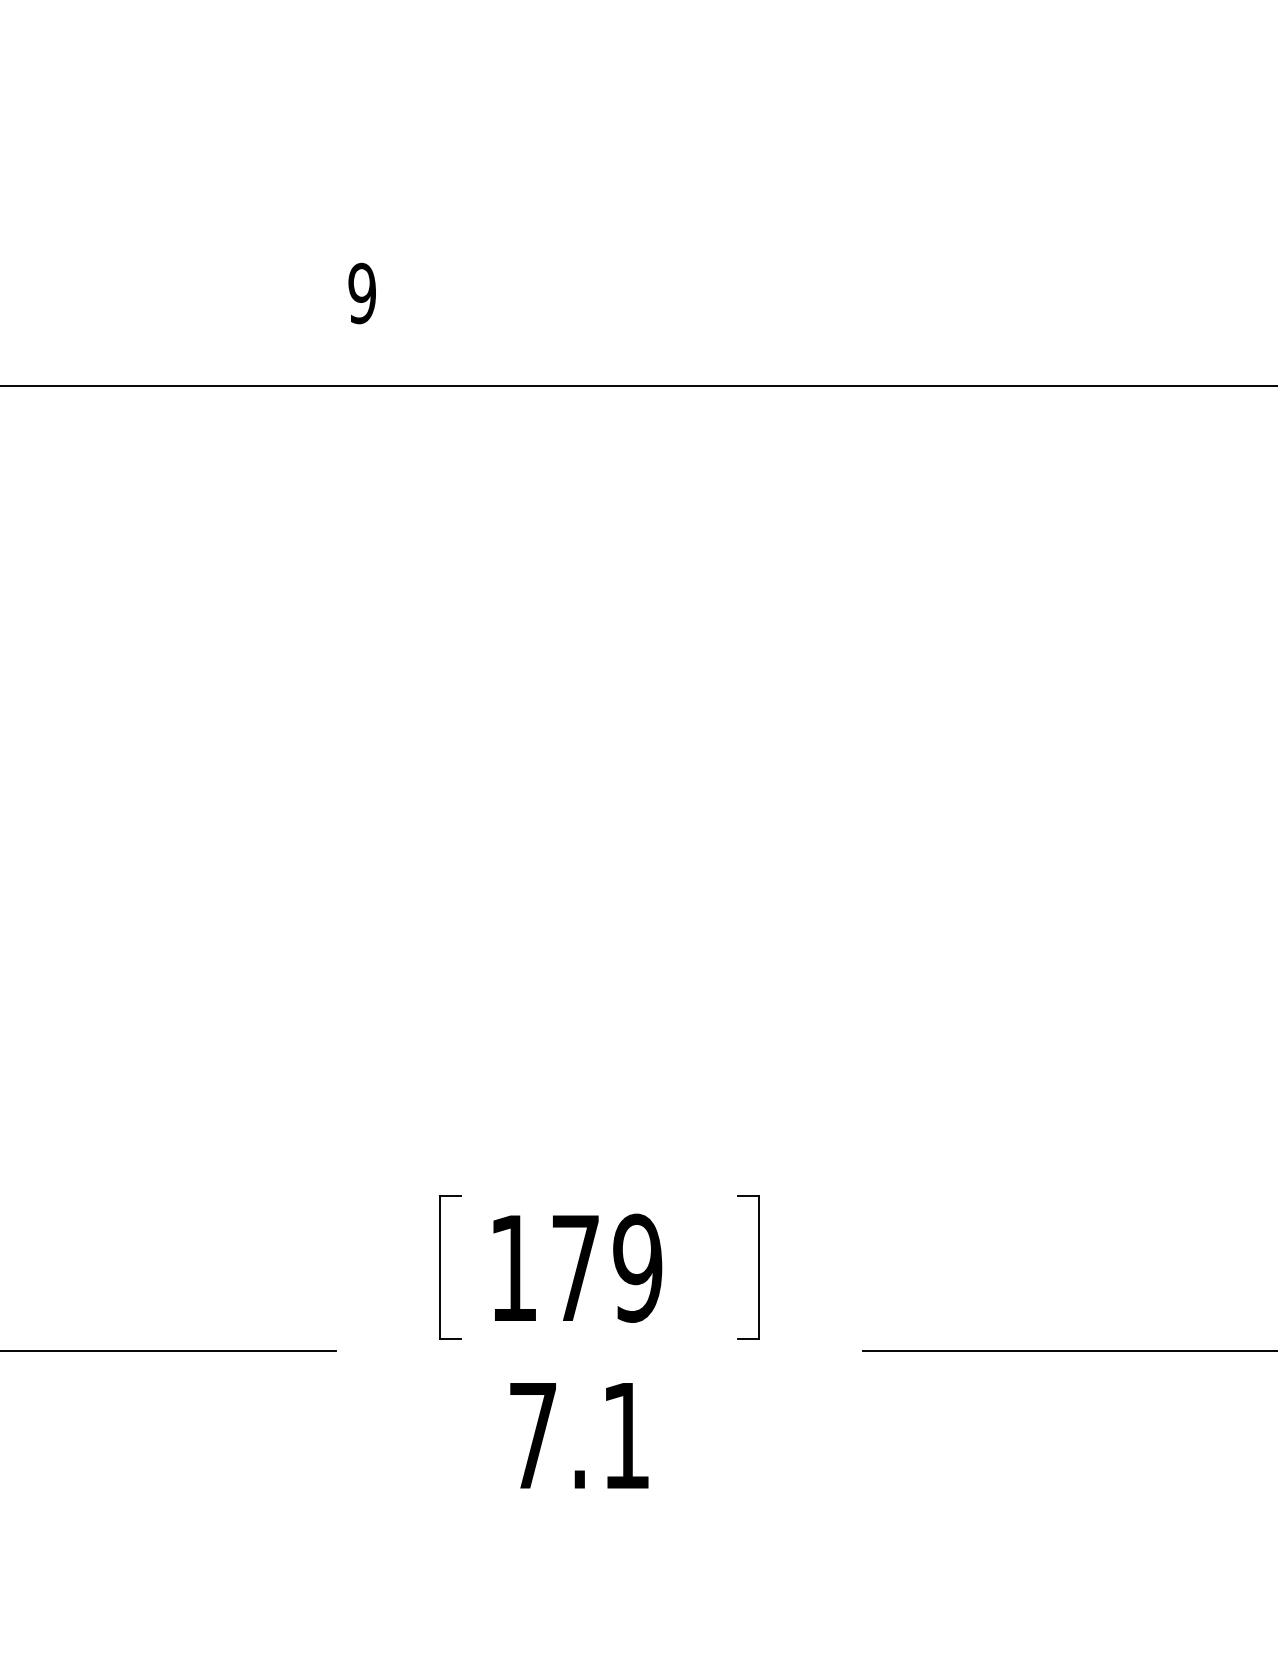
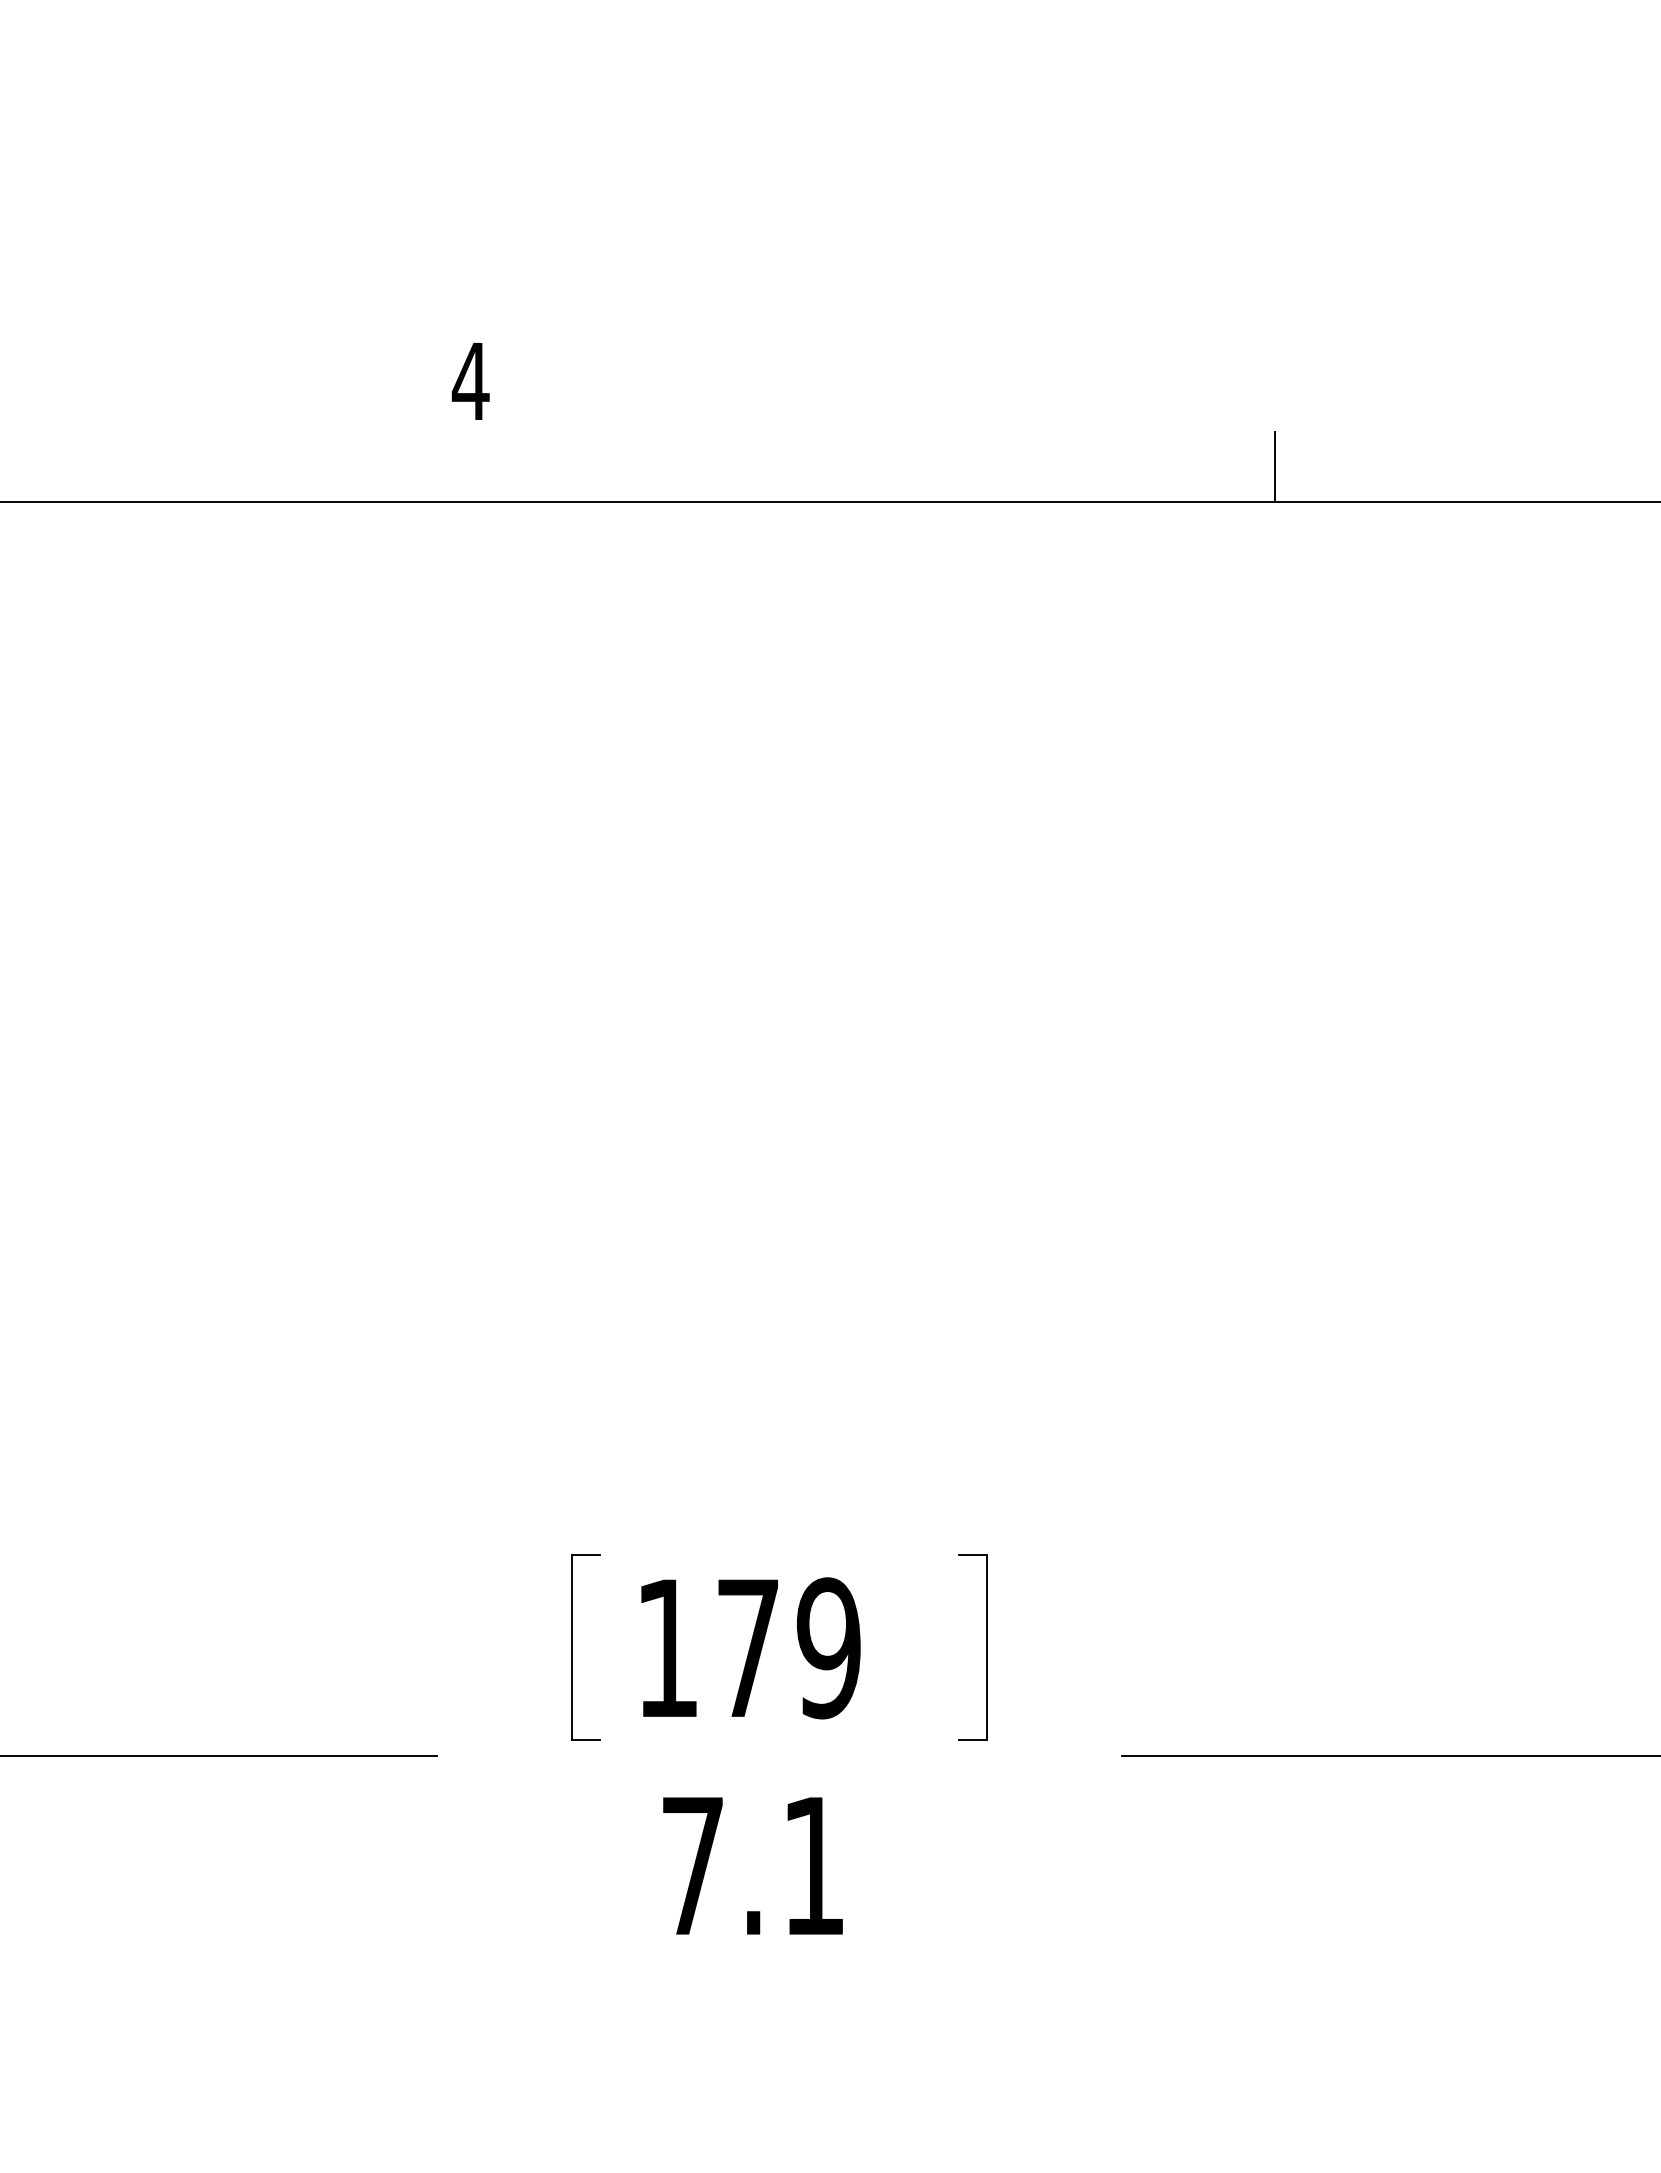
text: (362, 293) -> (470, 381), 9 -> 4
line: (981, 359) -> (1275, 467), added

